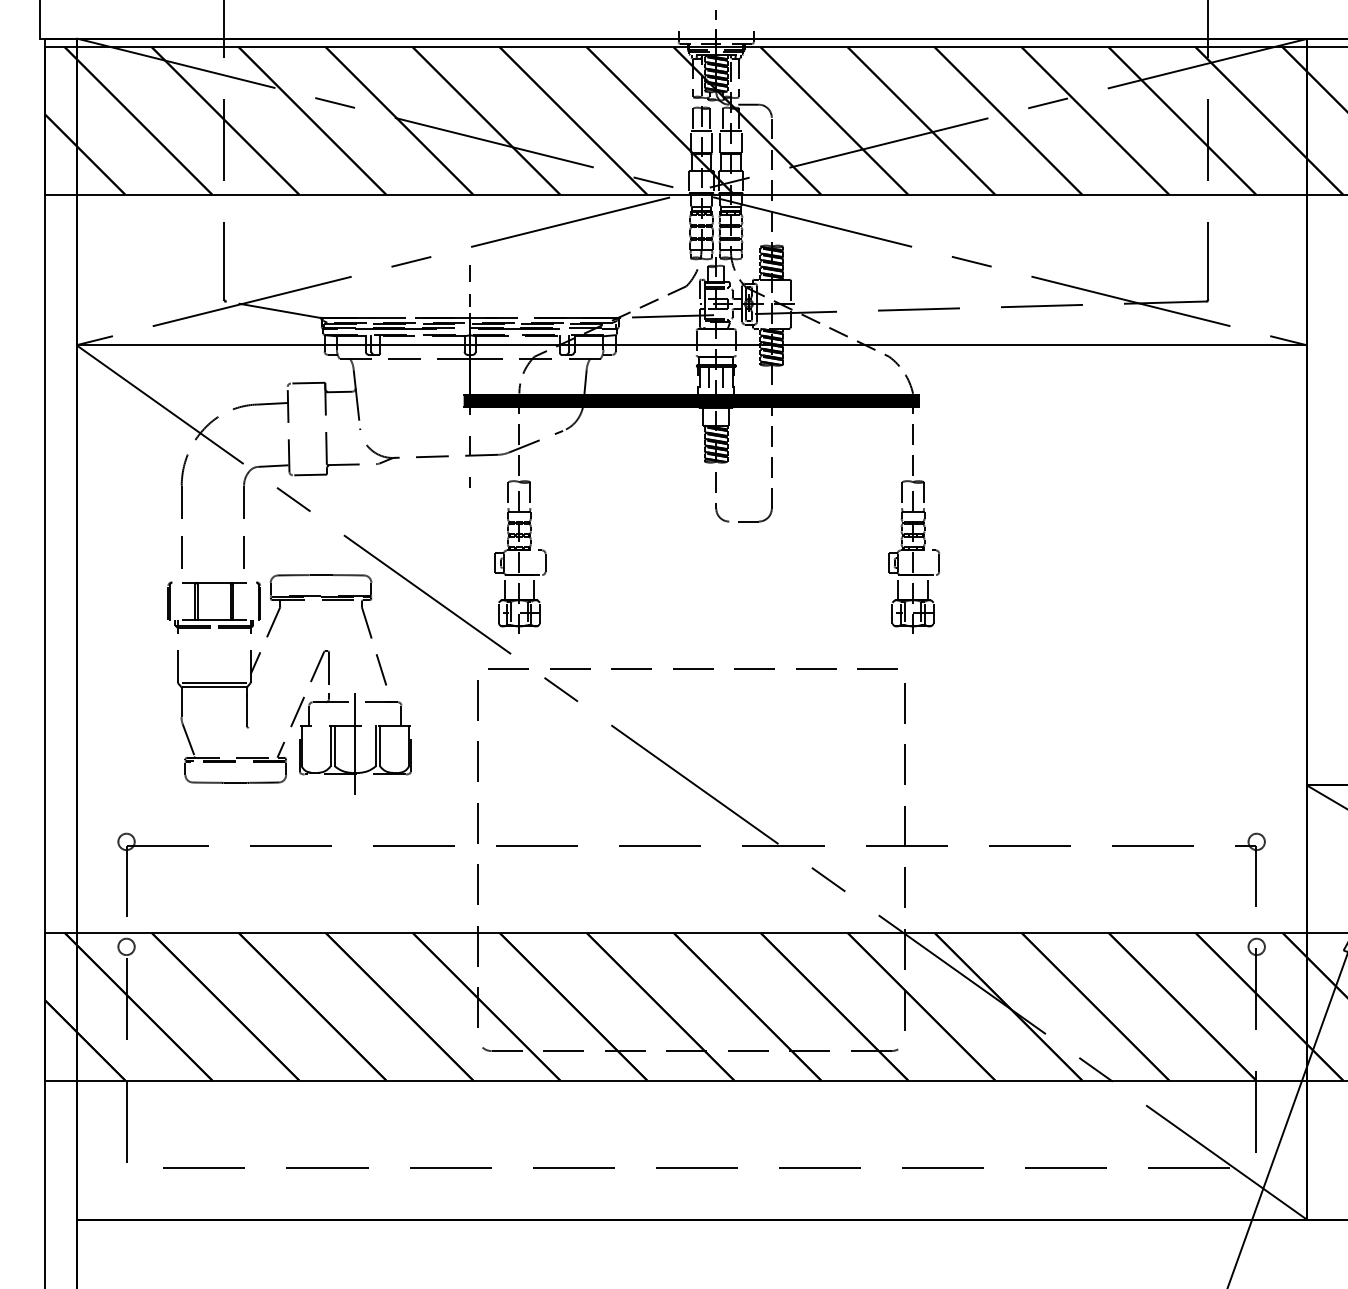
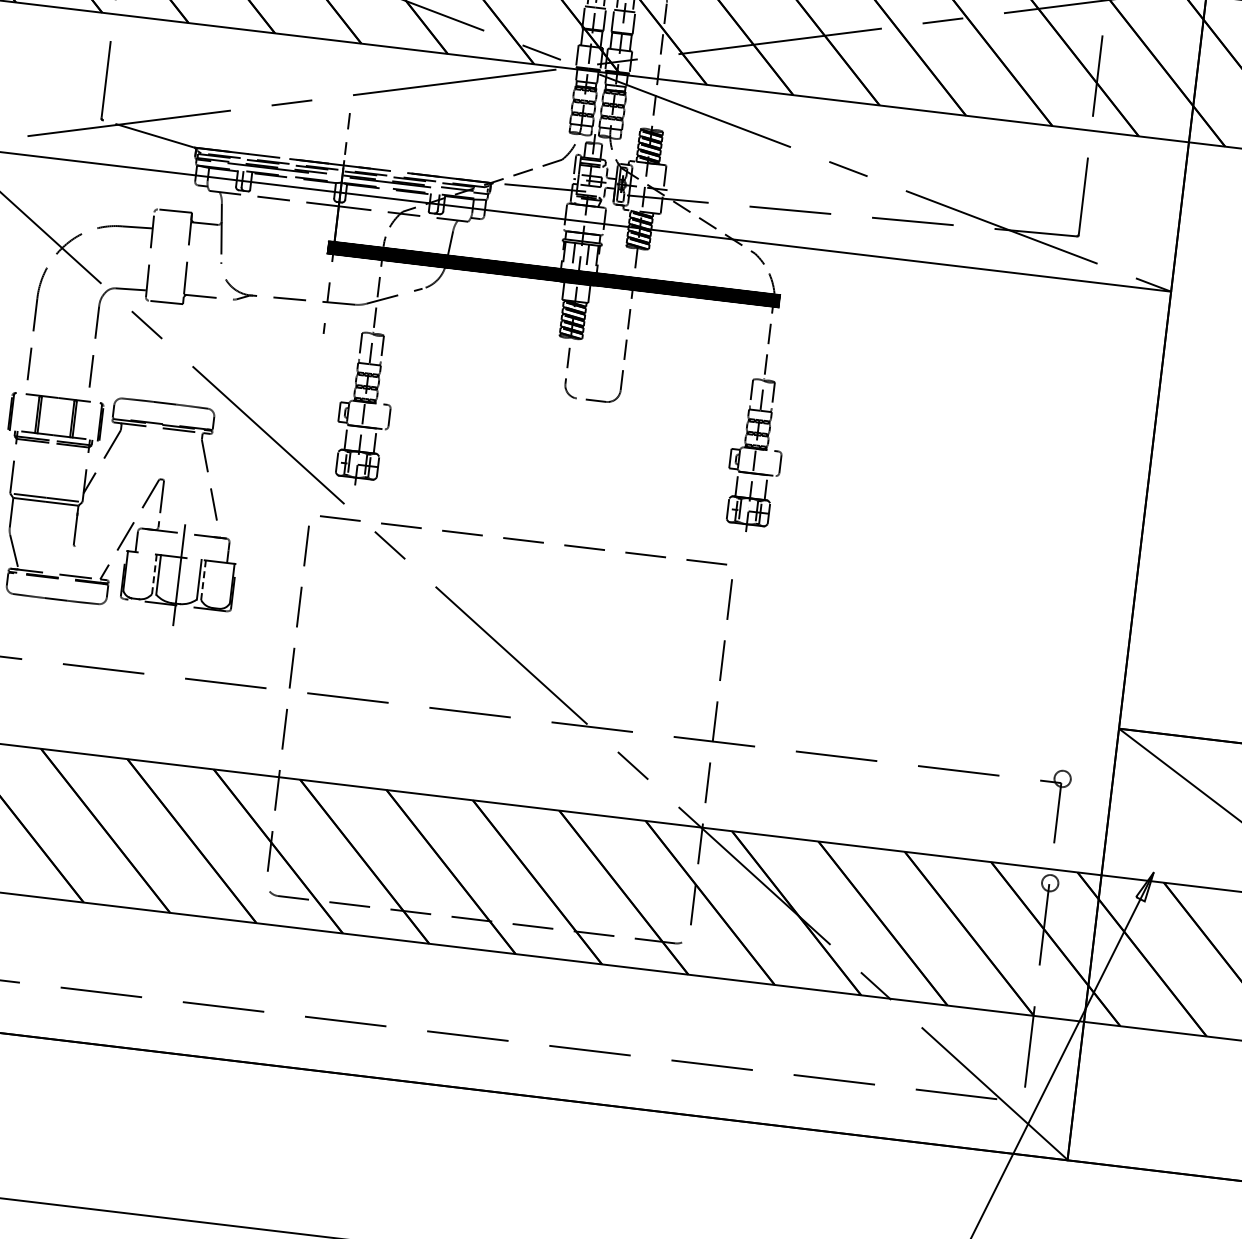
line: (330, 746) -> (154, 574), solid -> dashed
line: (380, 746) -> (203, 580), solid -> dashed

